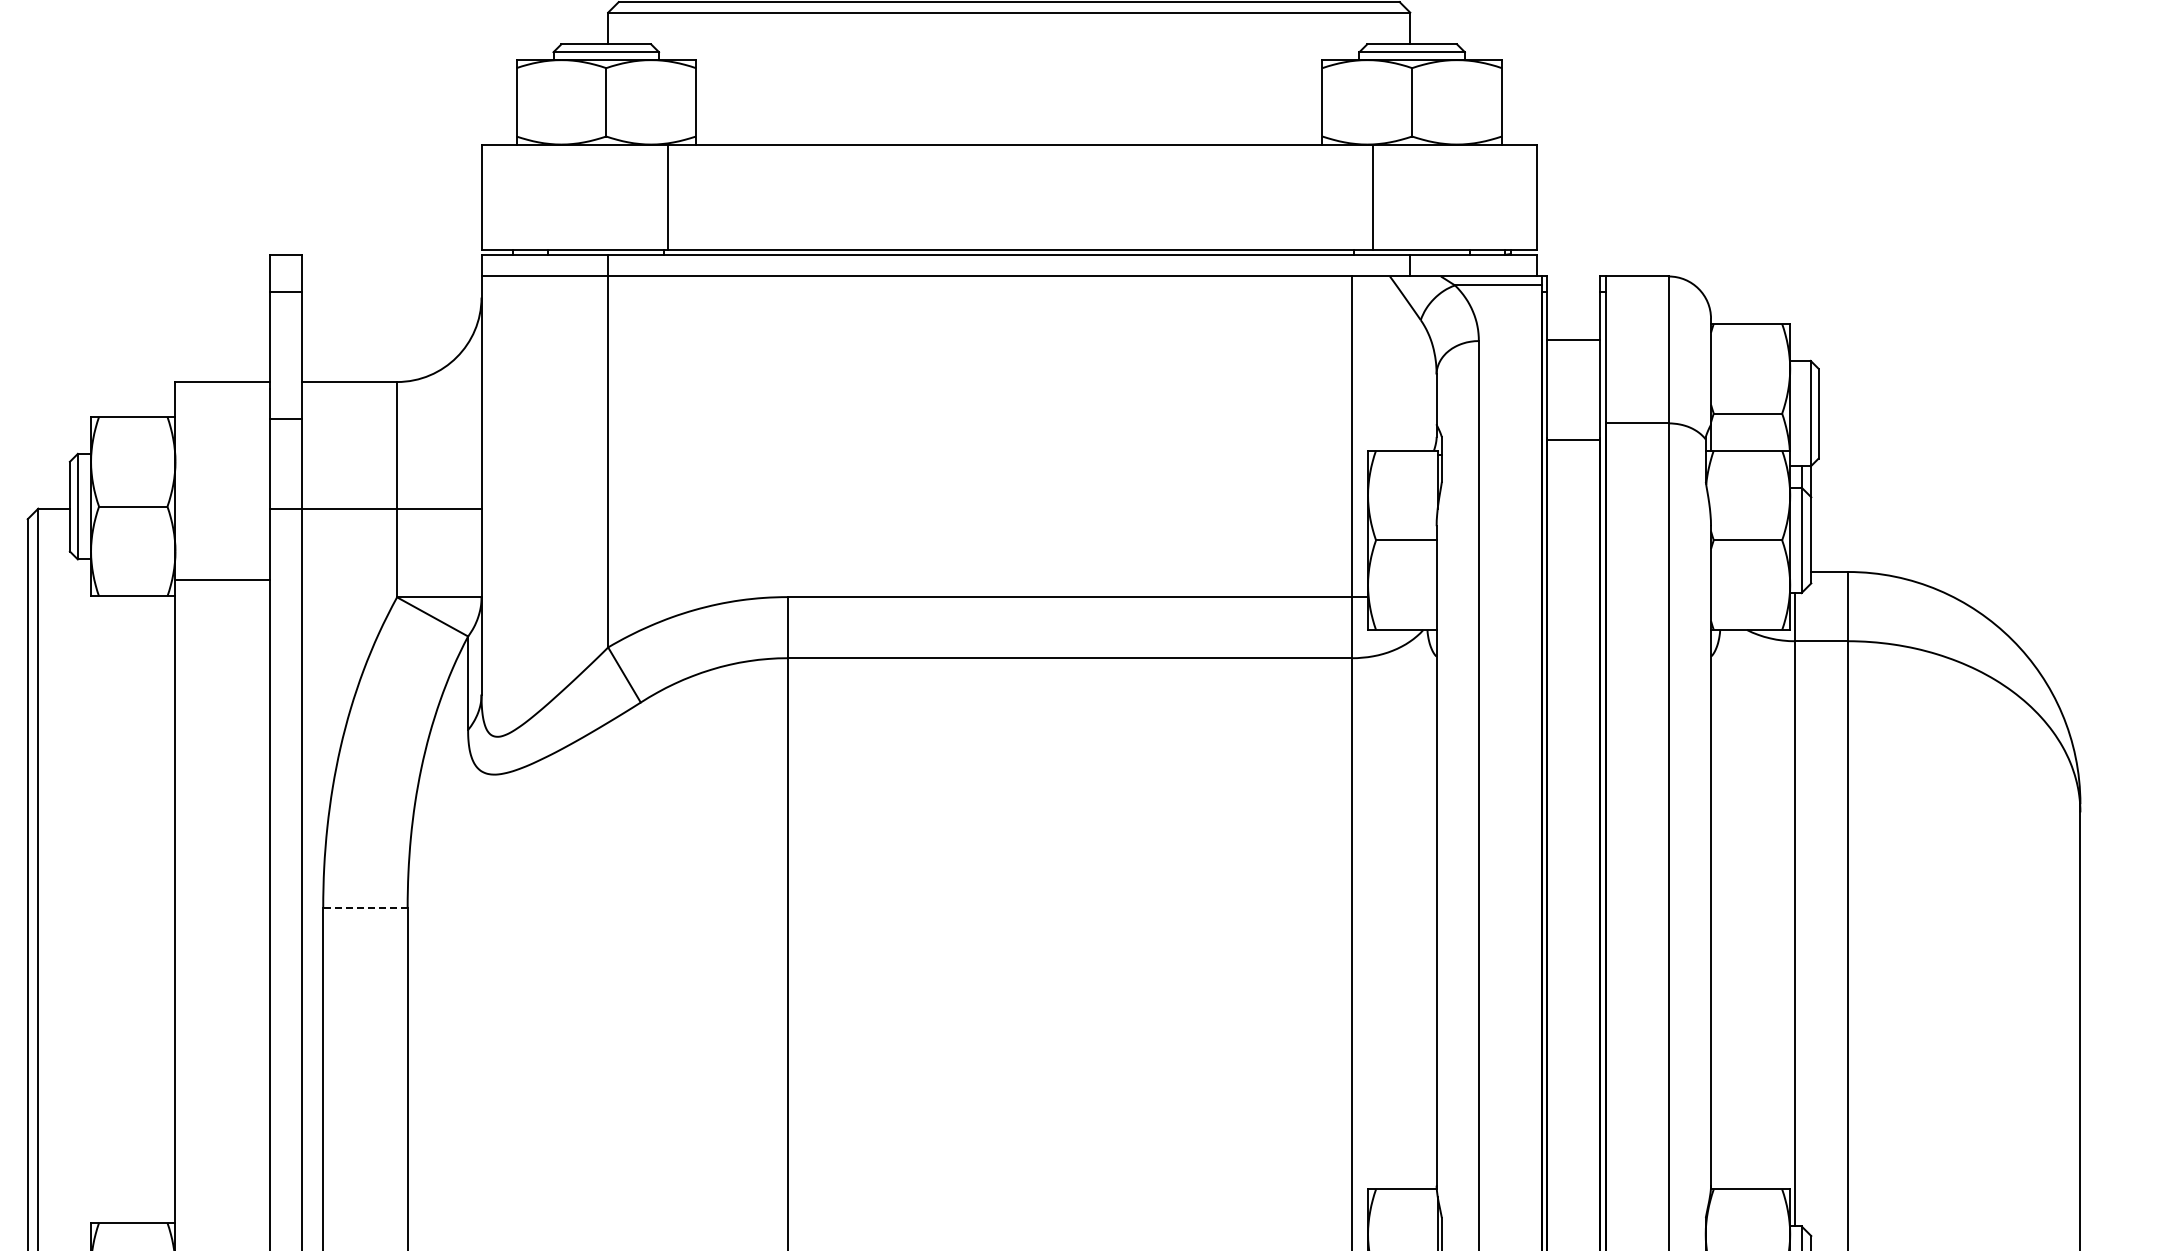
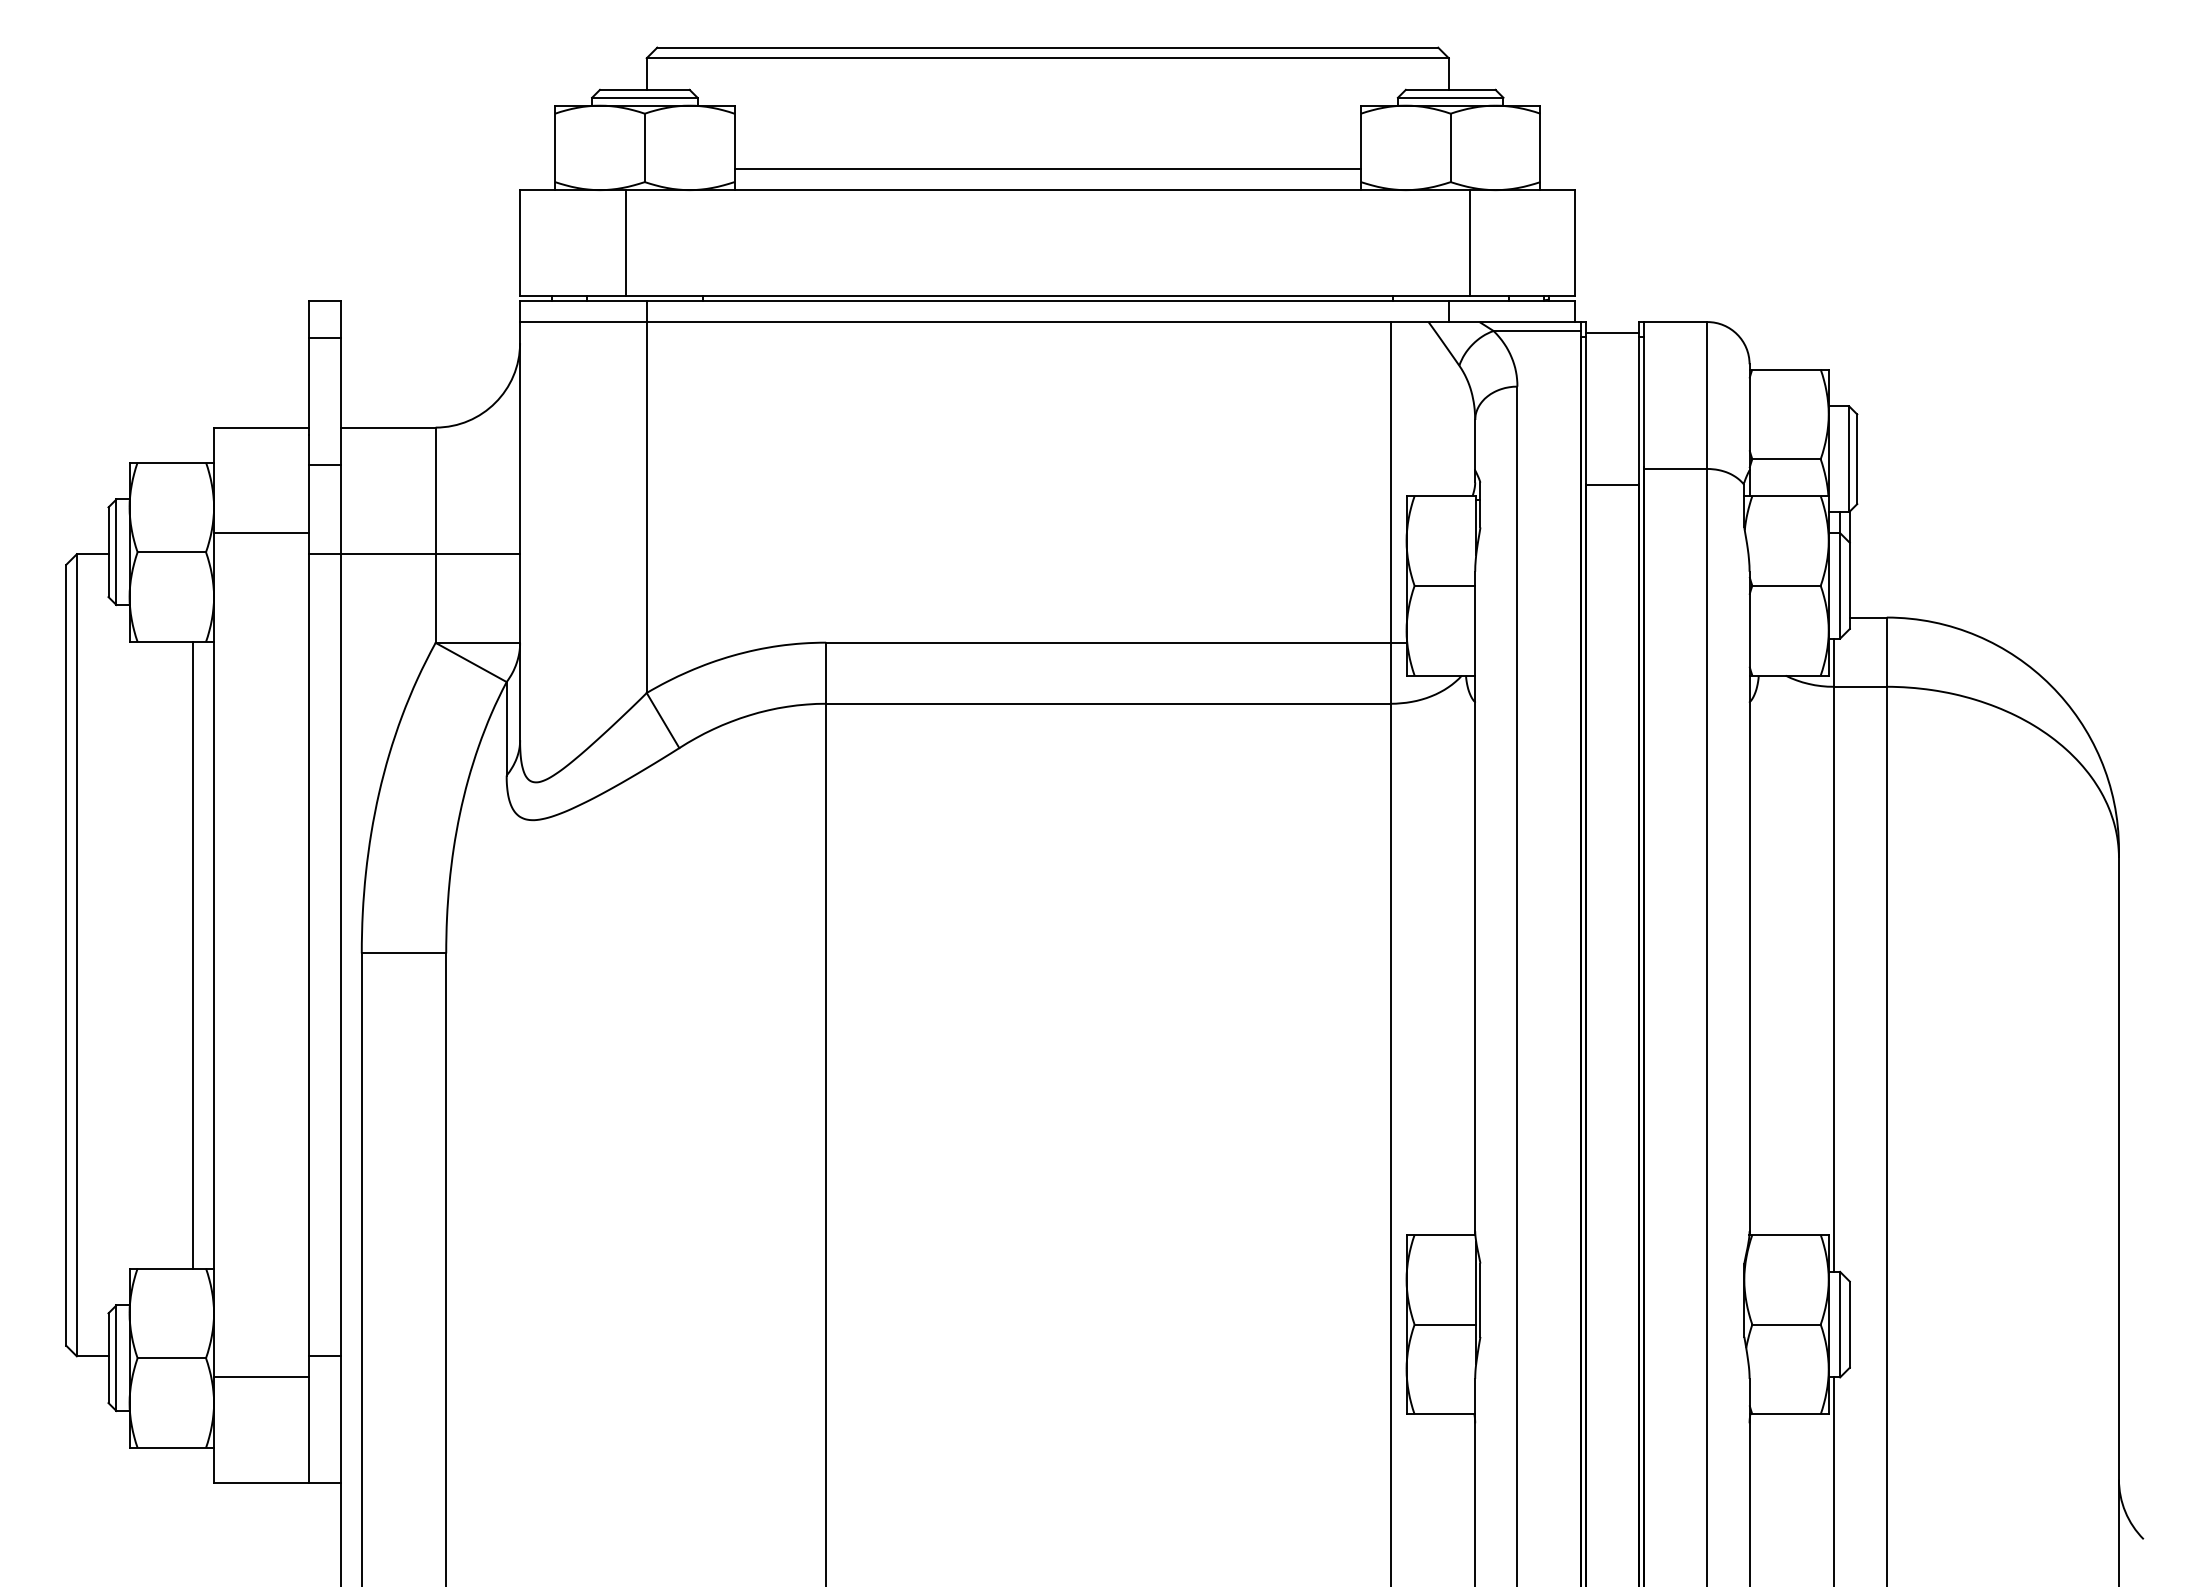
line: (1008, 123) -> (1047, 169), added
line: (667, 196) -> (625, 242), moved
line: (1372, 196) -> (1469, 242), moved
line: (1573, 339) -> (1612, 332), moved
line: (222, 579) -> (261, 533), moved
line: (364, 907) -> (403, 953), dashed -> solid
line: (153, 908) -> (192, 954), added

